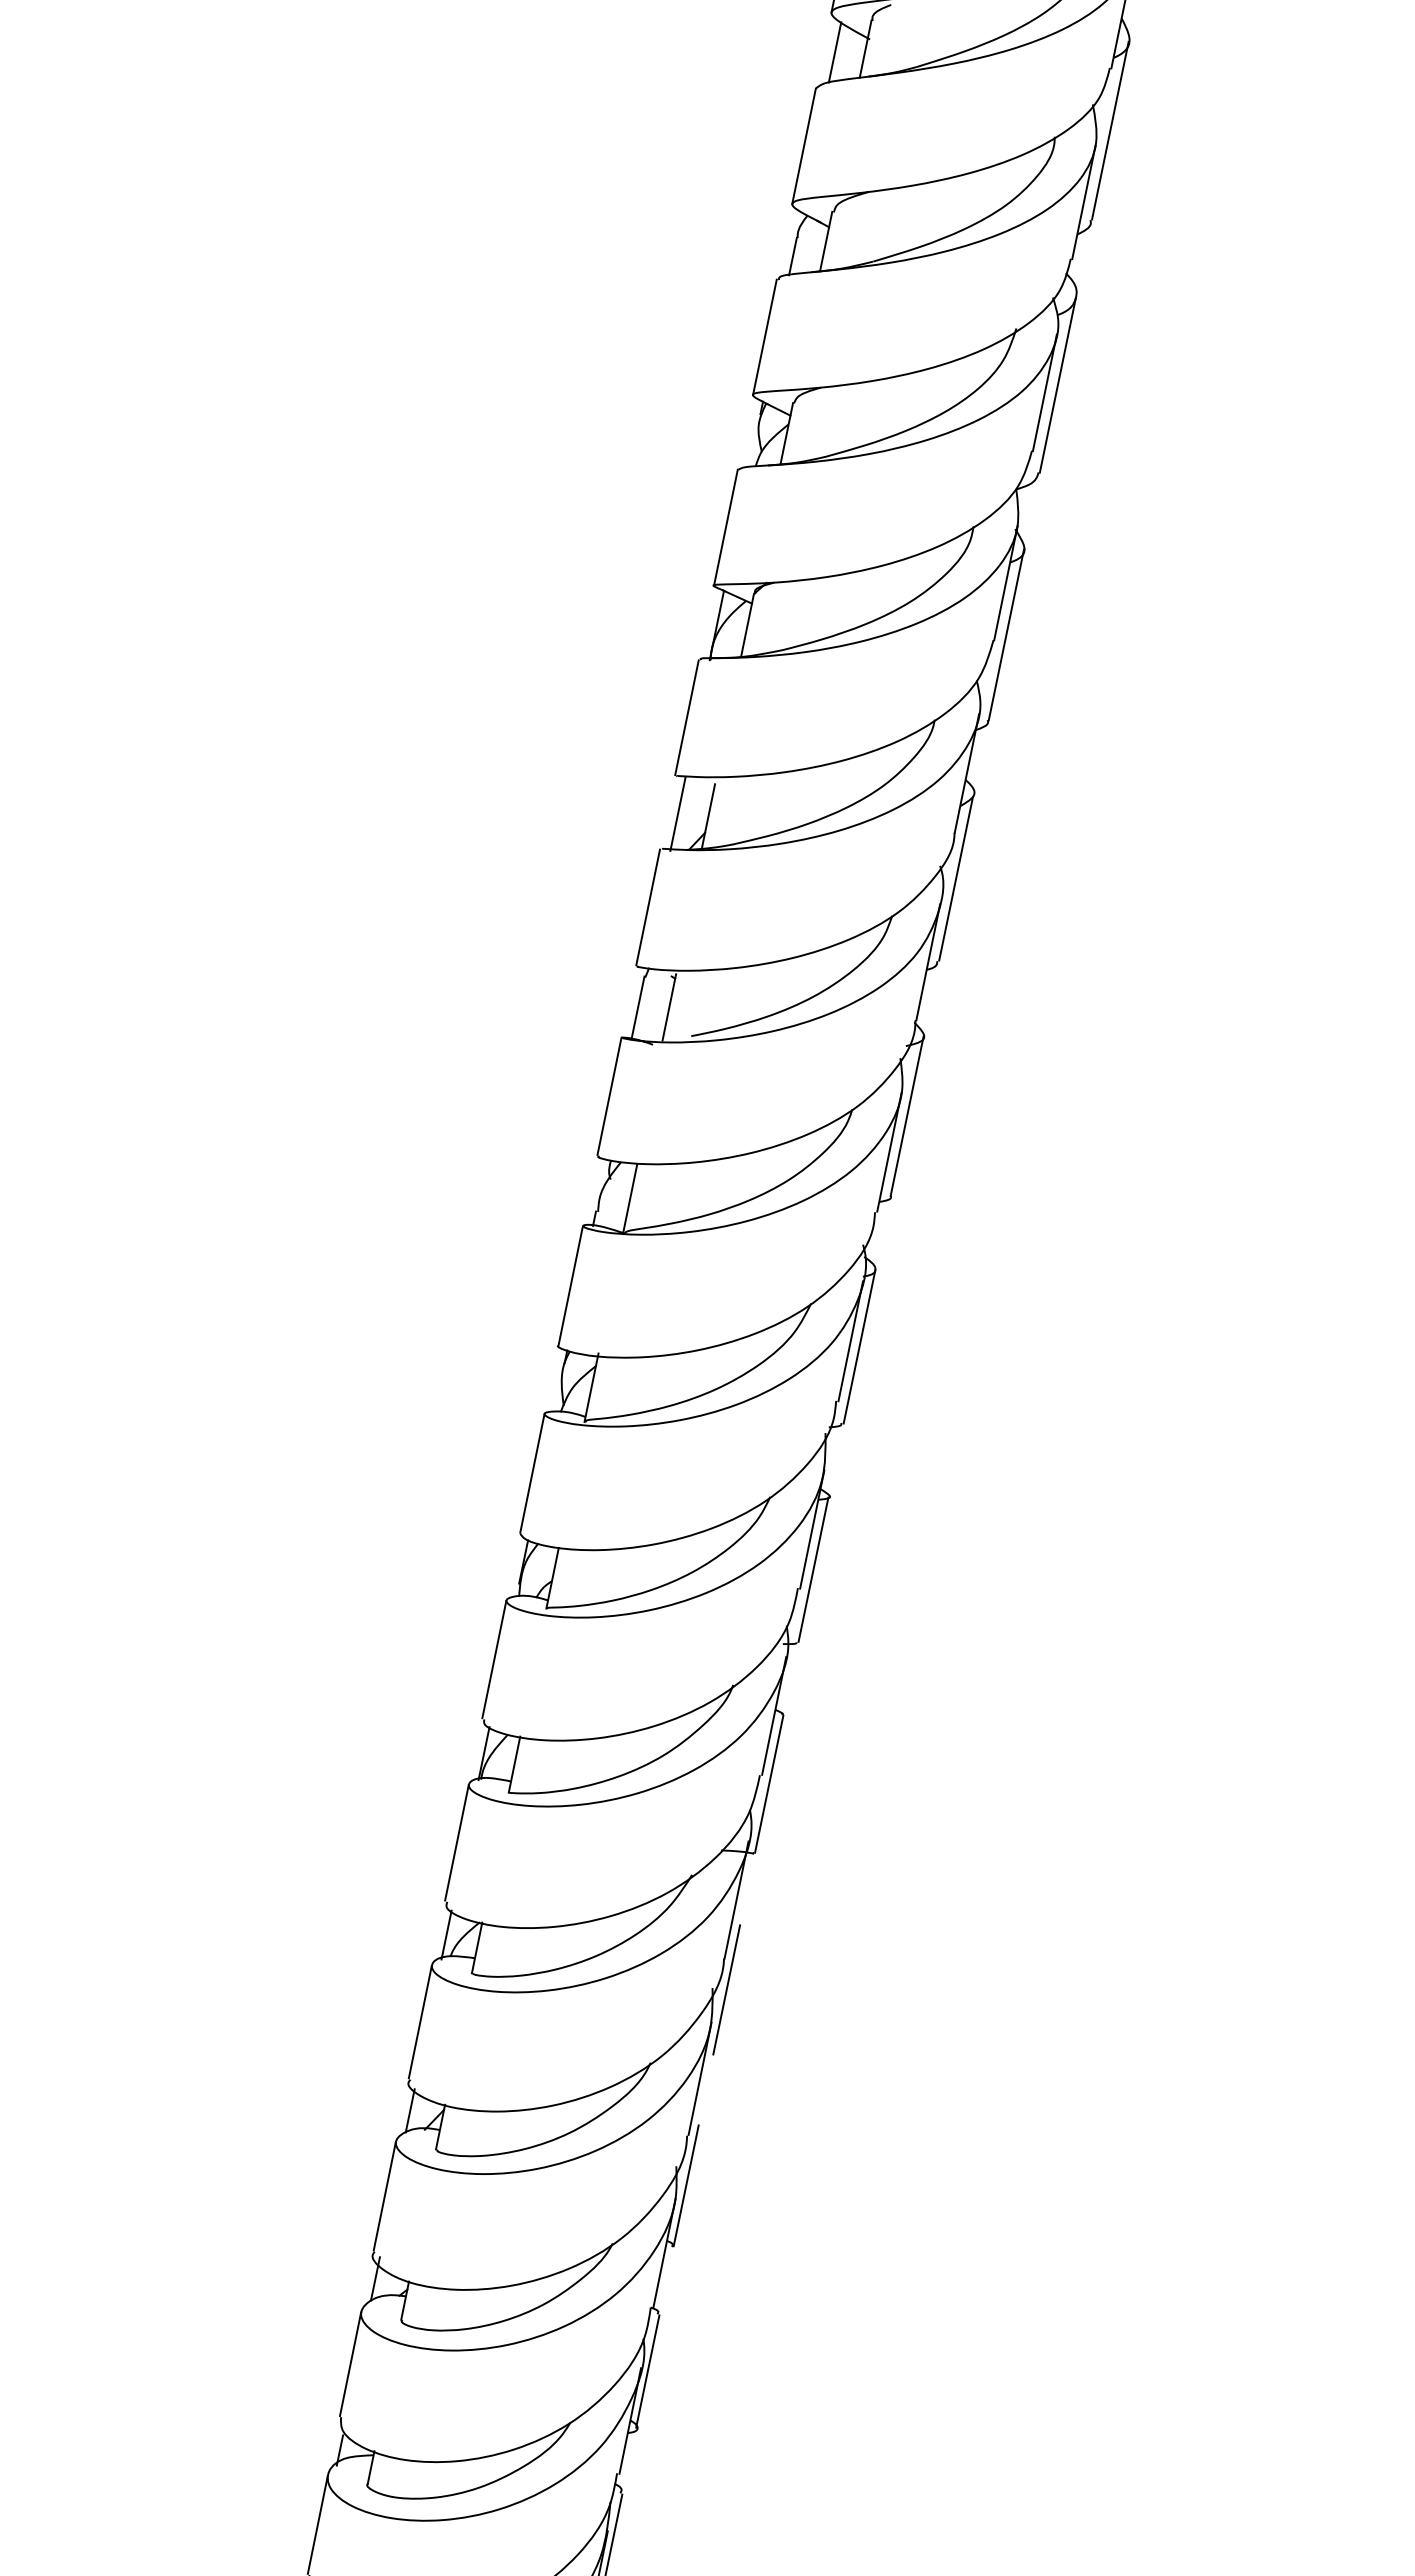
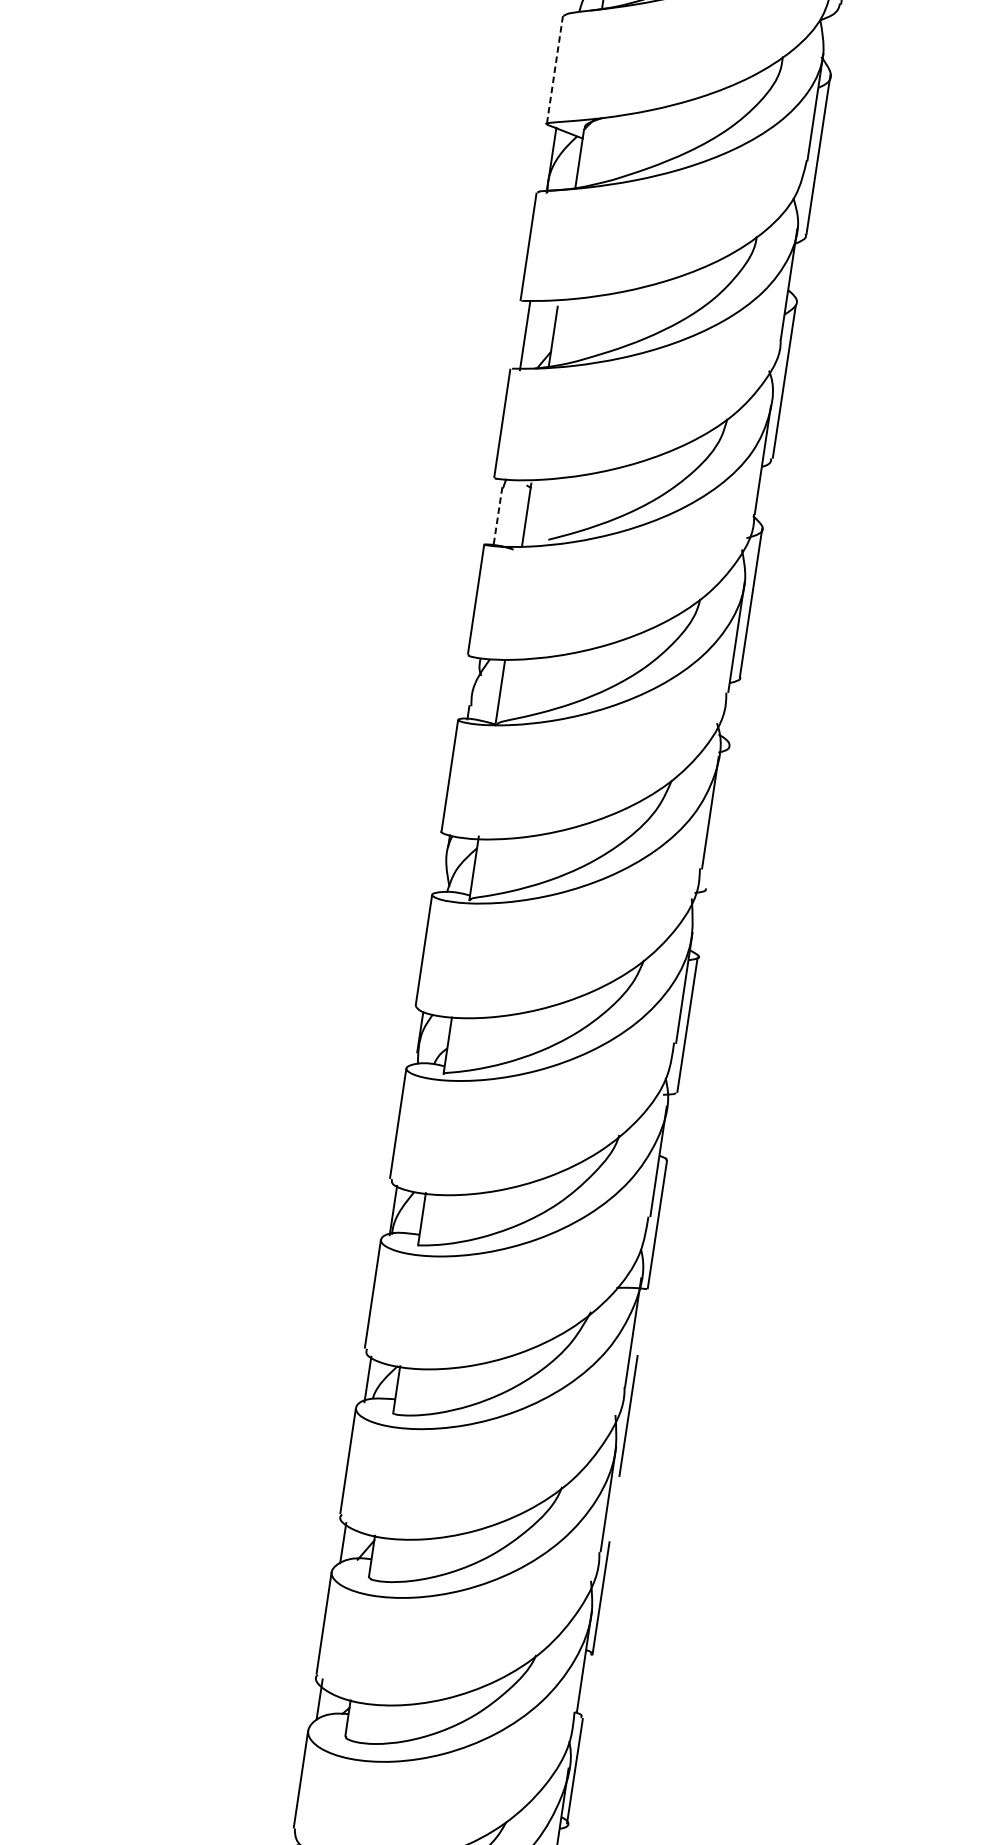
line: (725, 528) -> (554, 70), solid -> dashed
line: (638, 1007) -> (498, 516), solid -> dashed
line: (859, 1346) -> (718, 817), removed

